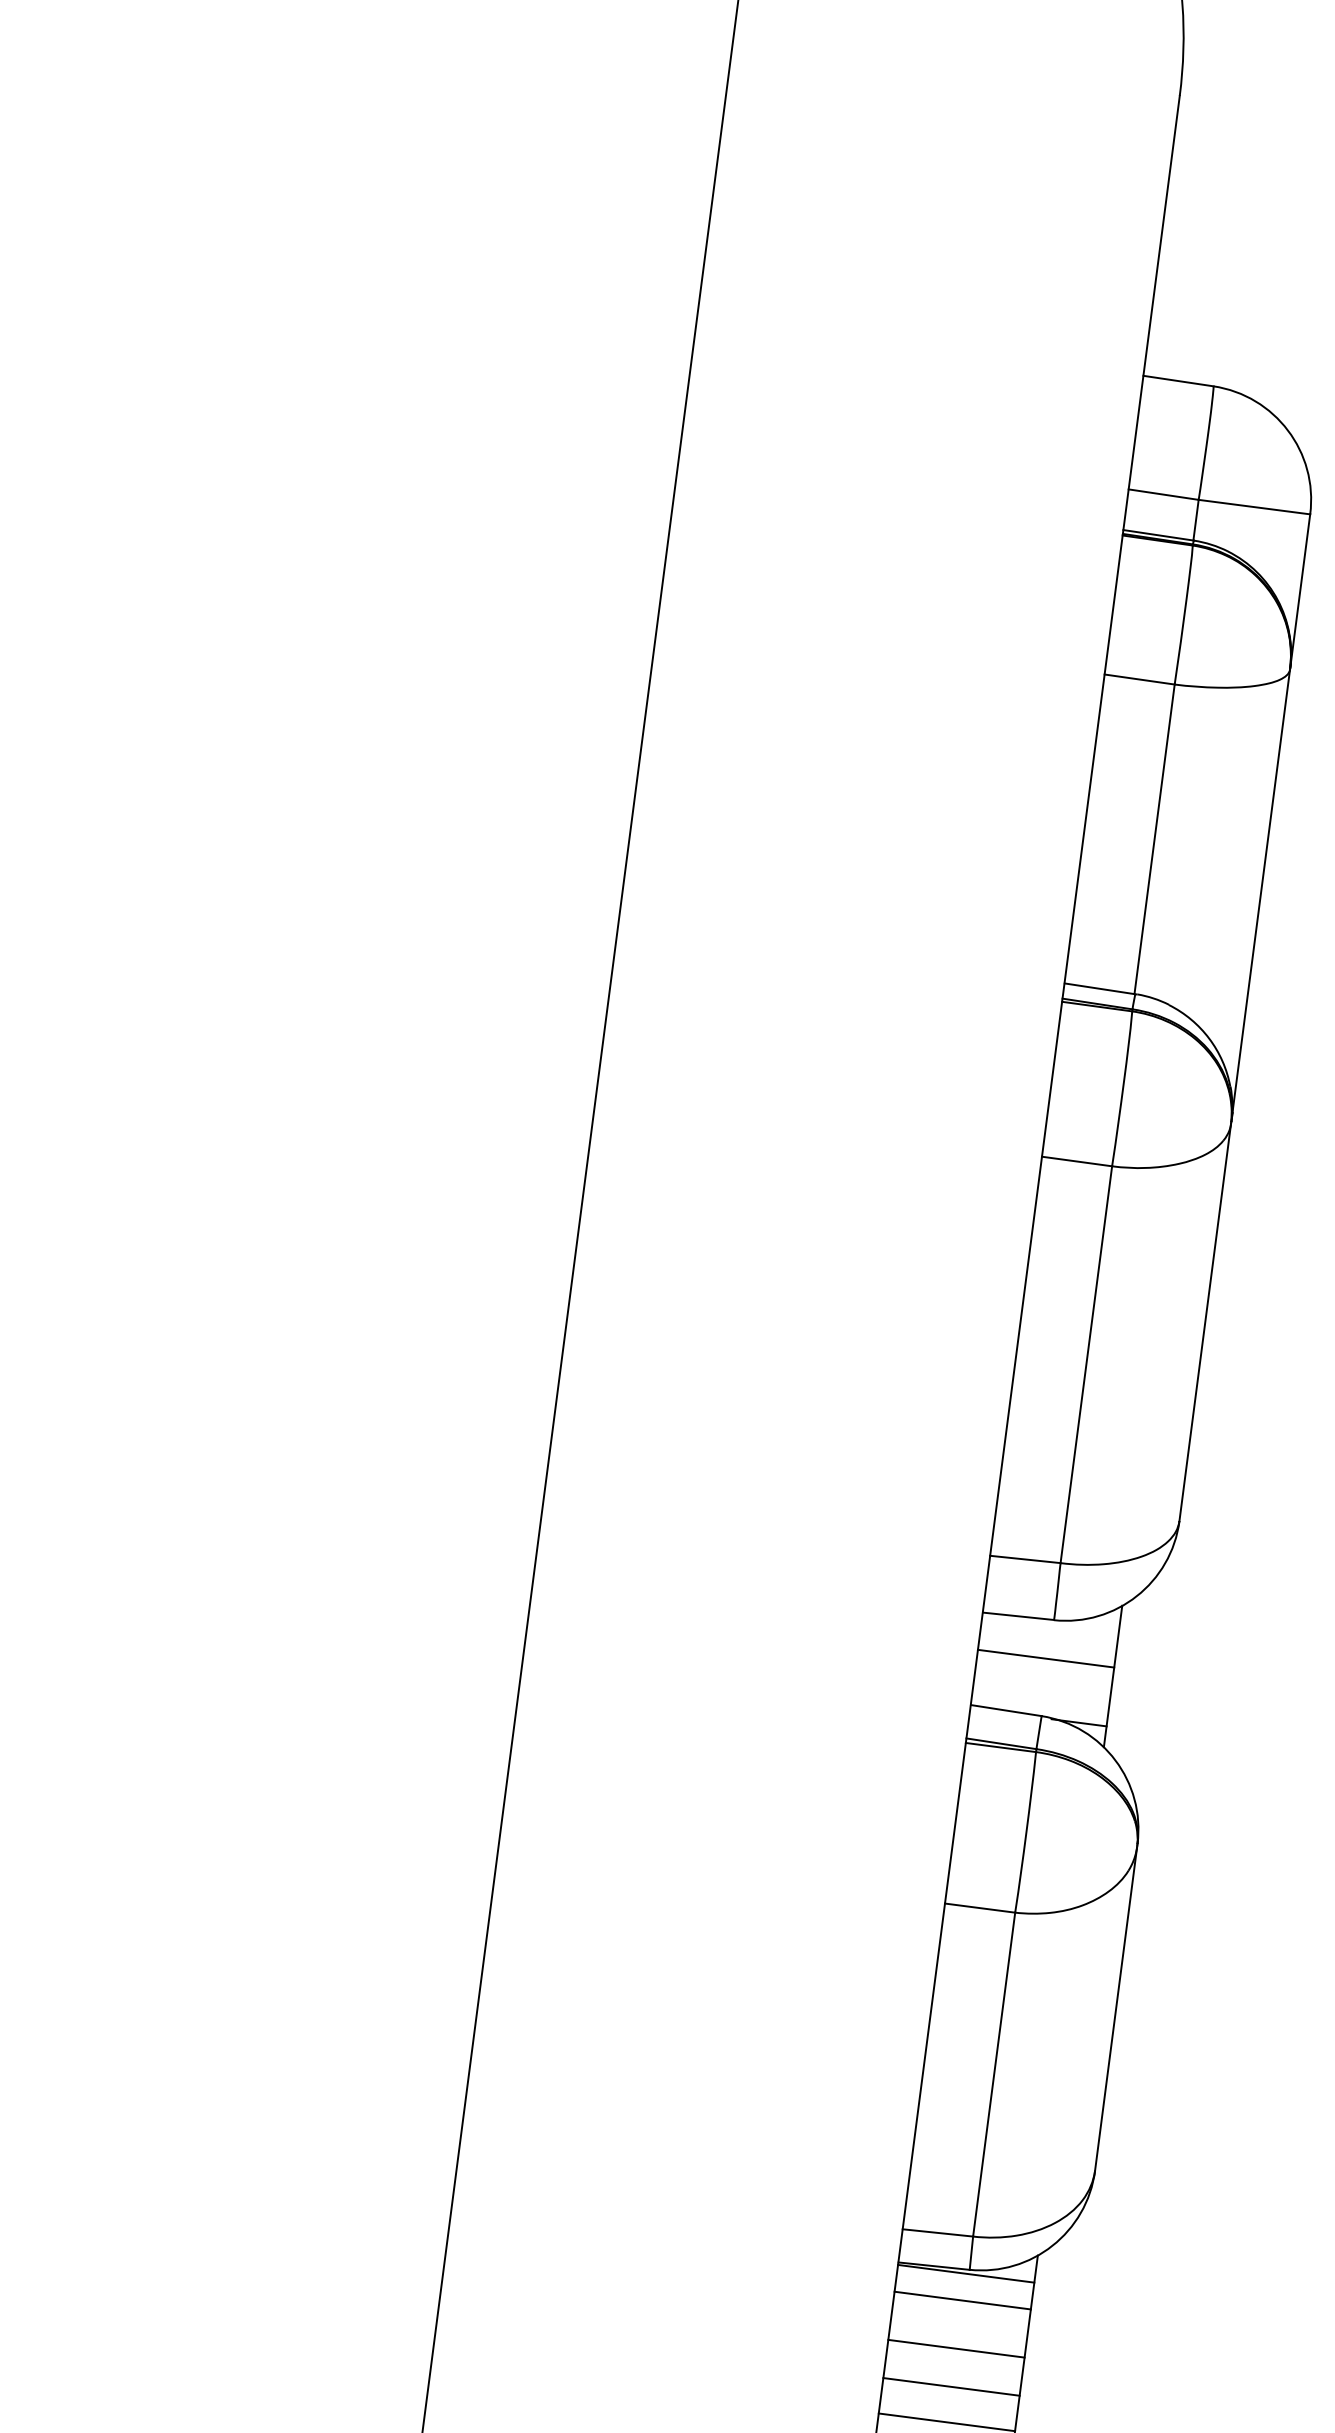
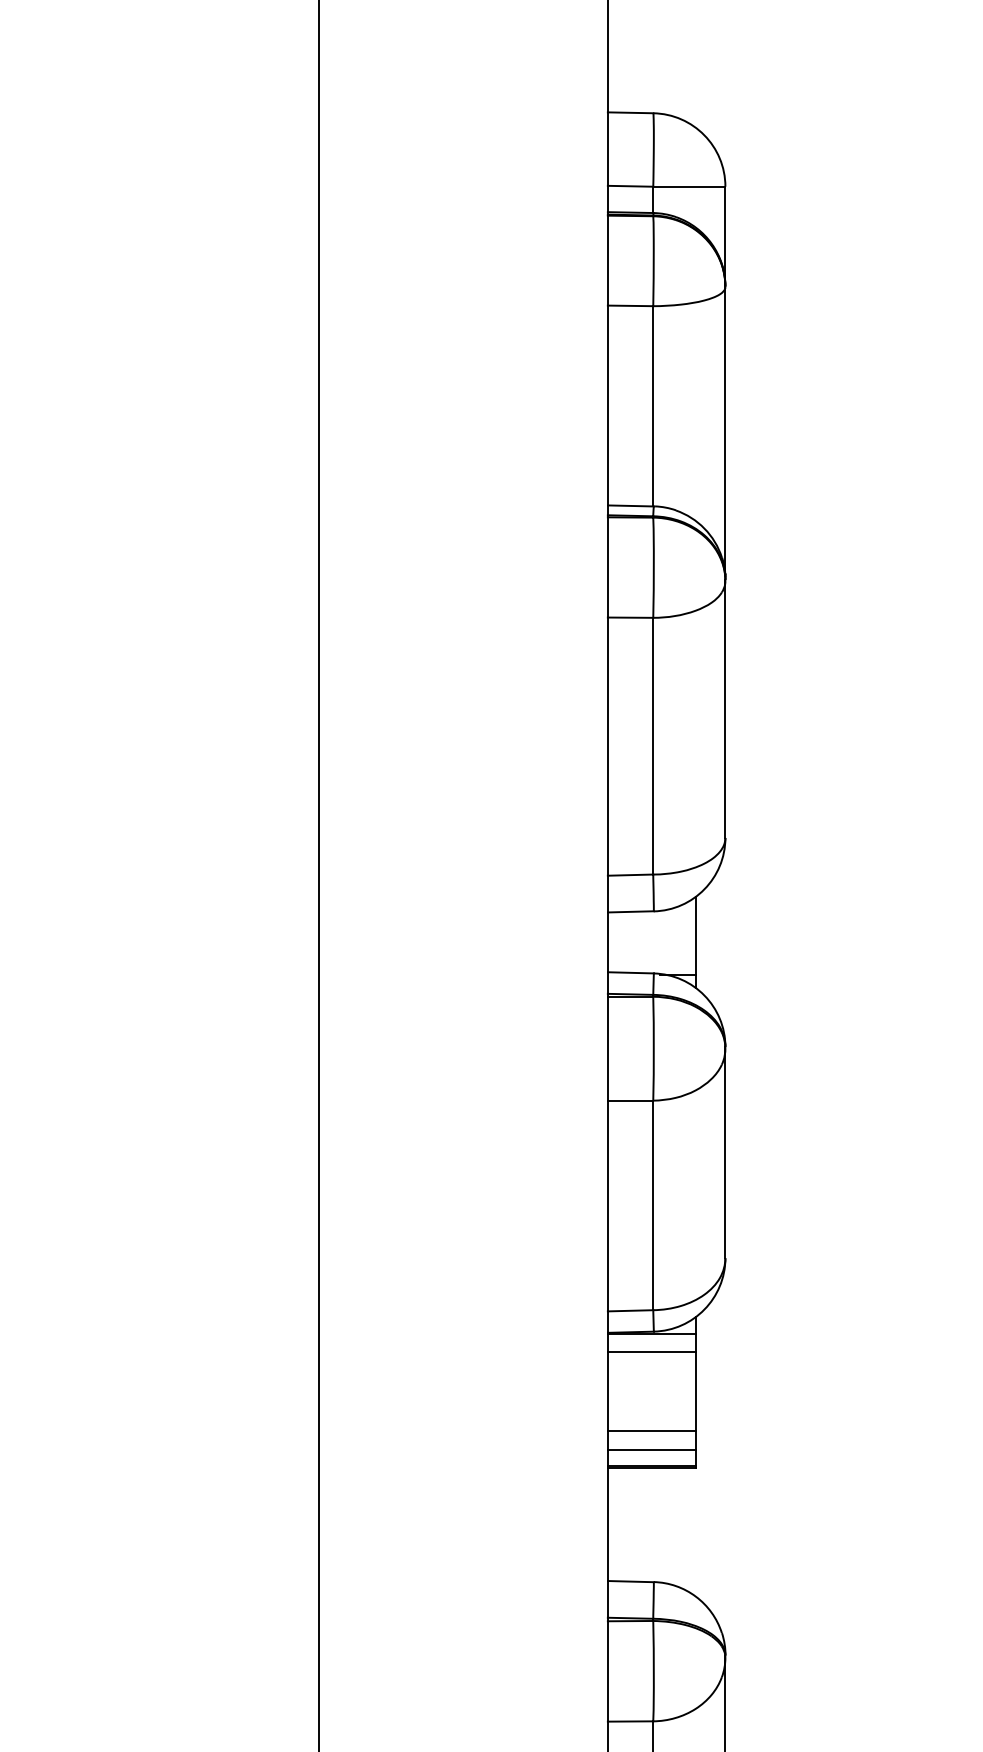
line: (1045, 1658) -> (651, 936), removed
line: (955, 2347) -> (651, 1382), removed
line: (950, 2386) -> (651, 1407), removed

